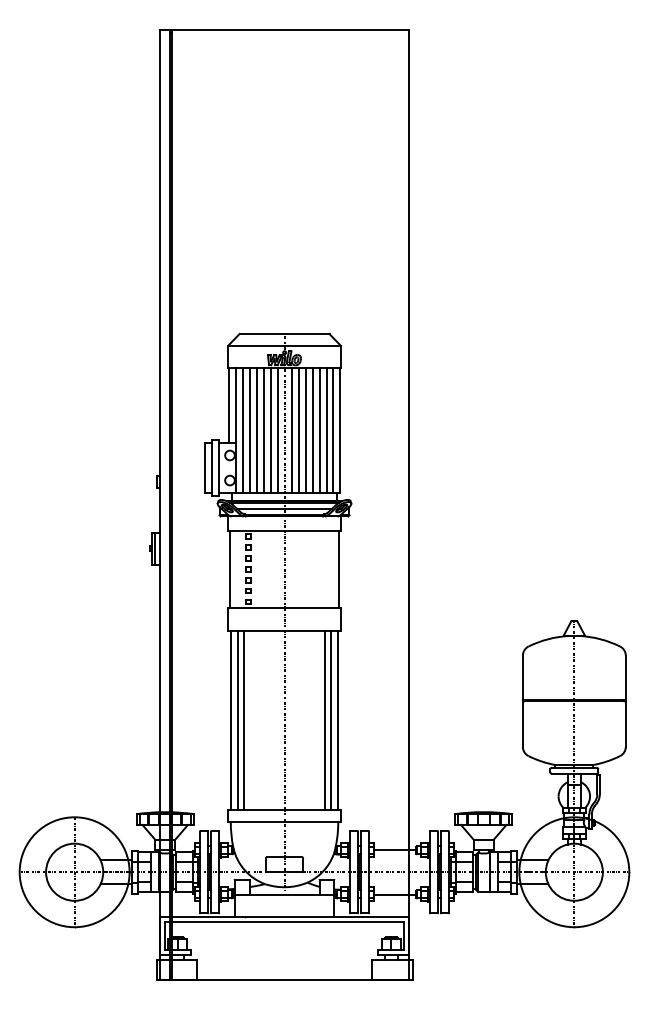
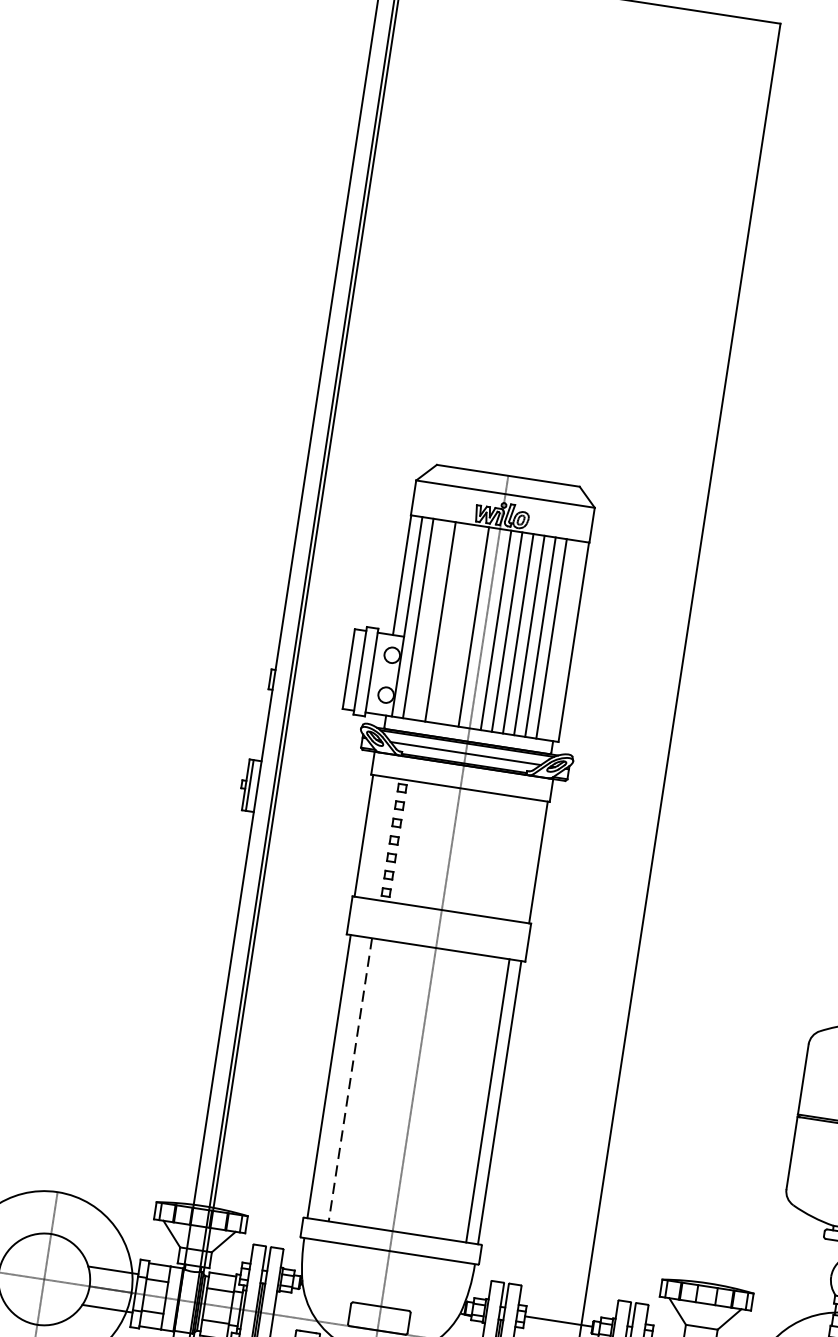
line: (249, 430) -> (429, 620), removed
line: (263, 430) -> (451, 623), removed
line: (270, 430) -> (462, 625), removed
line: (333, 430) -> (562, 640), removed
line: (238, 720) -> (341, 1078), removed
line: (324, 720) -> (477, 1099), removed
line: (244, 721) -> (350, 1081), solid -> dashed

